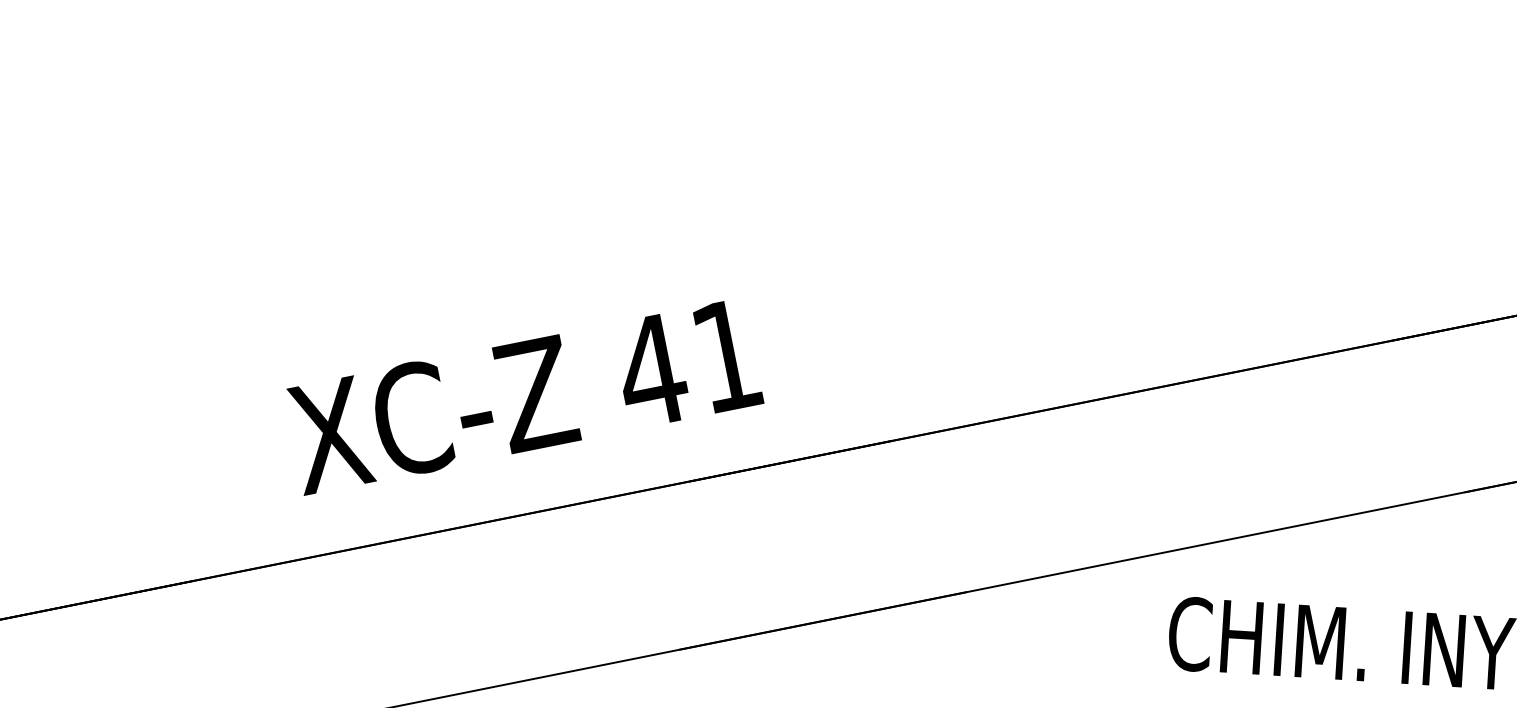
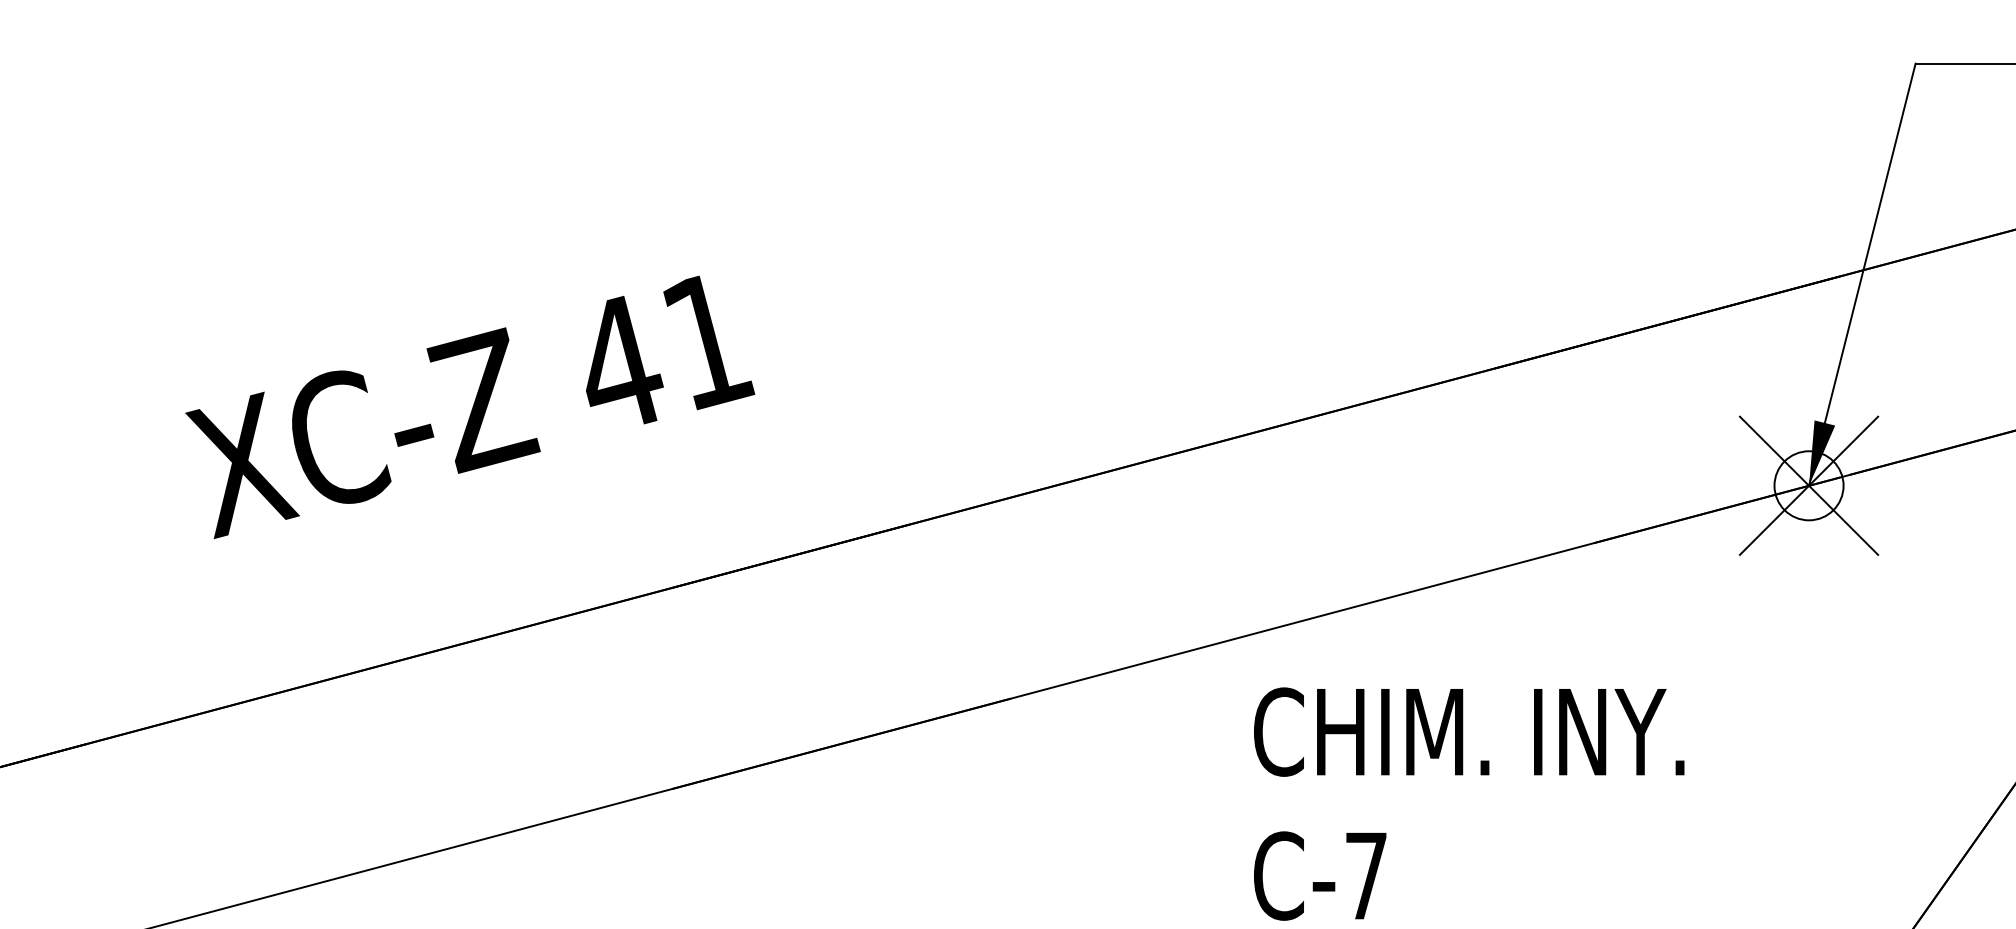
text: (525, 398) -> (470, 406), moved

